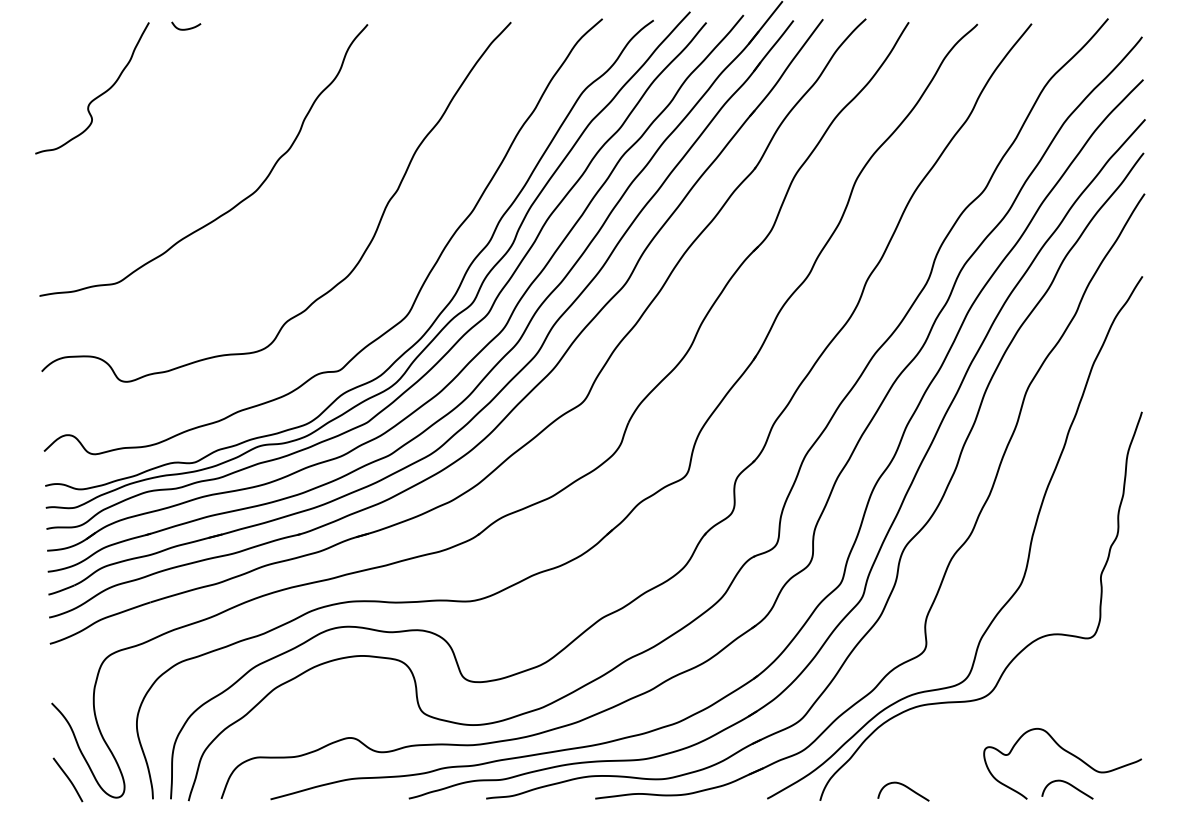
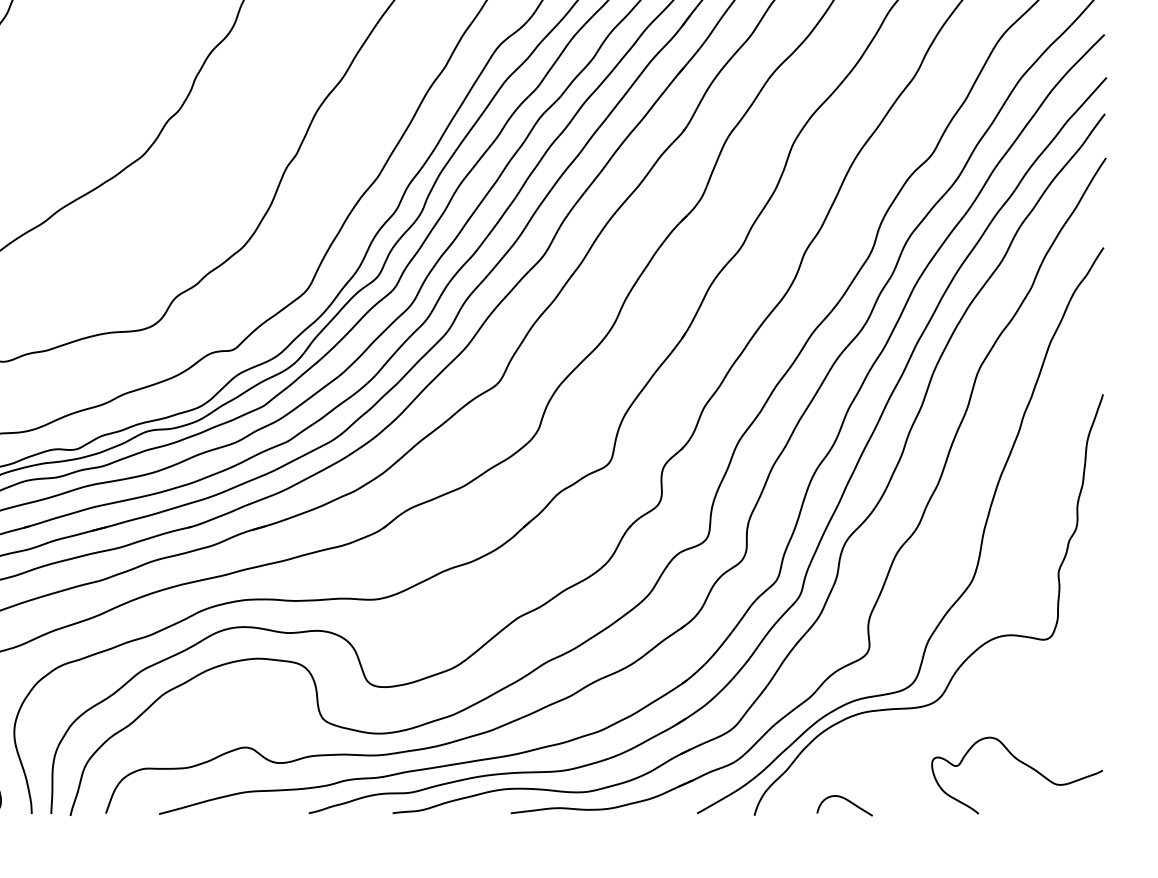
curve: (1069, 785) -> (1024, 799), removed

